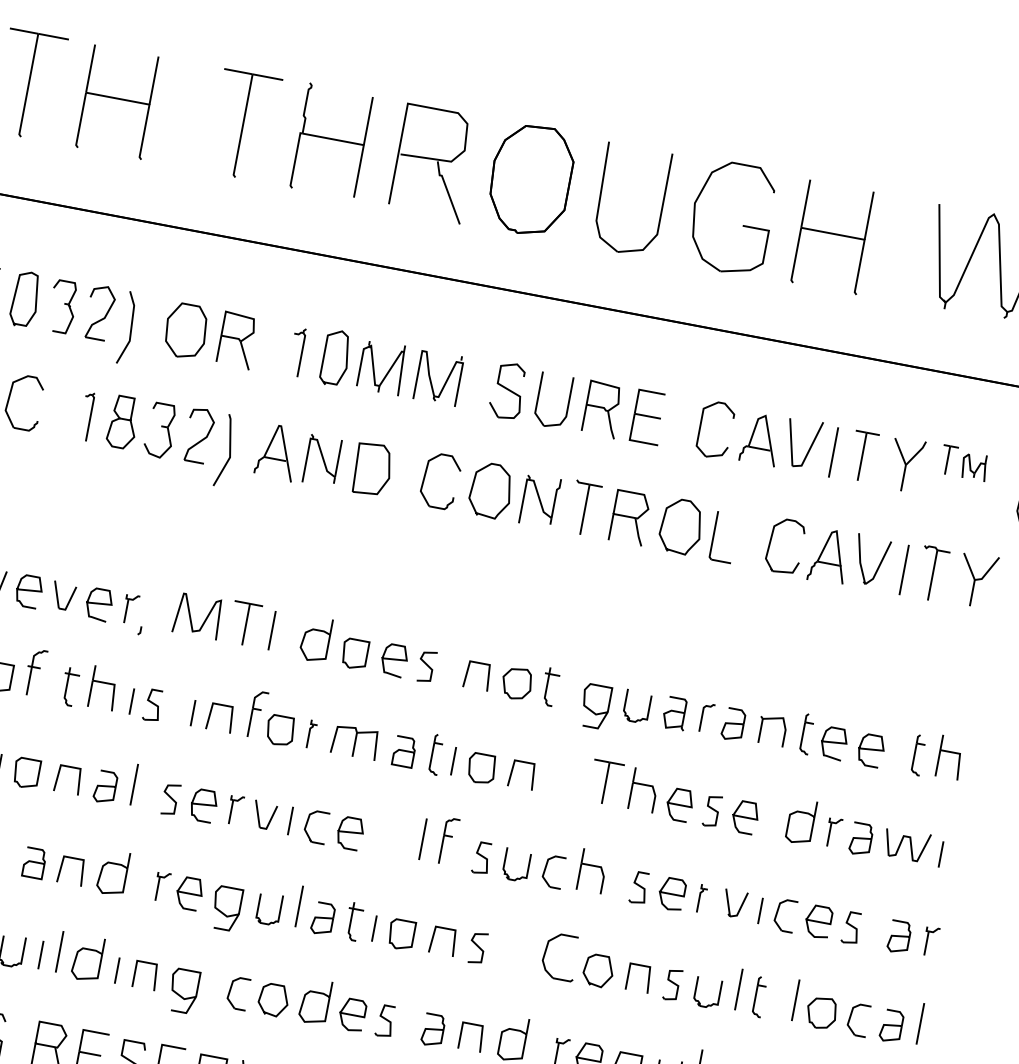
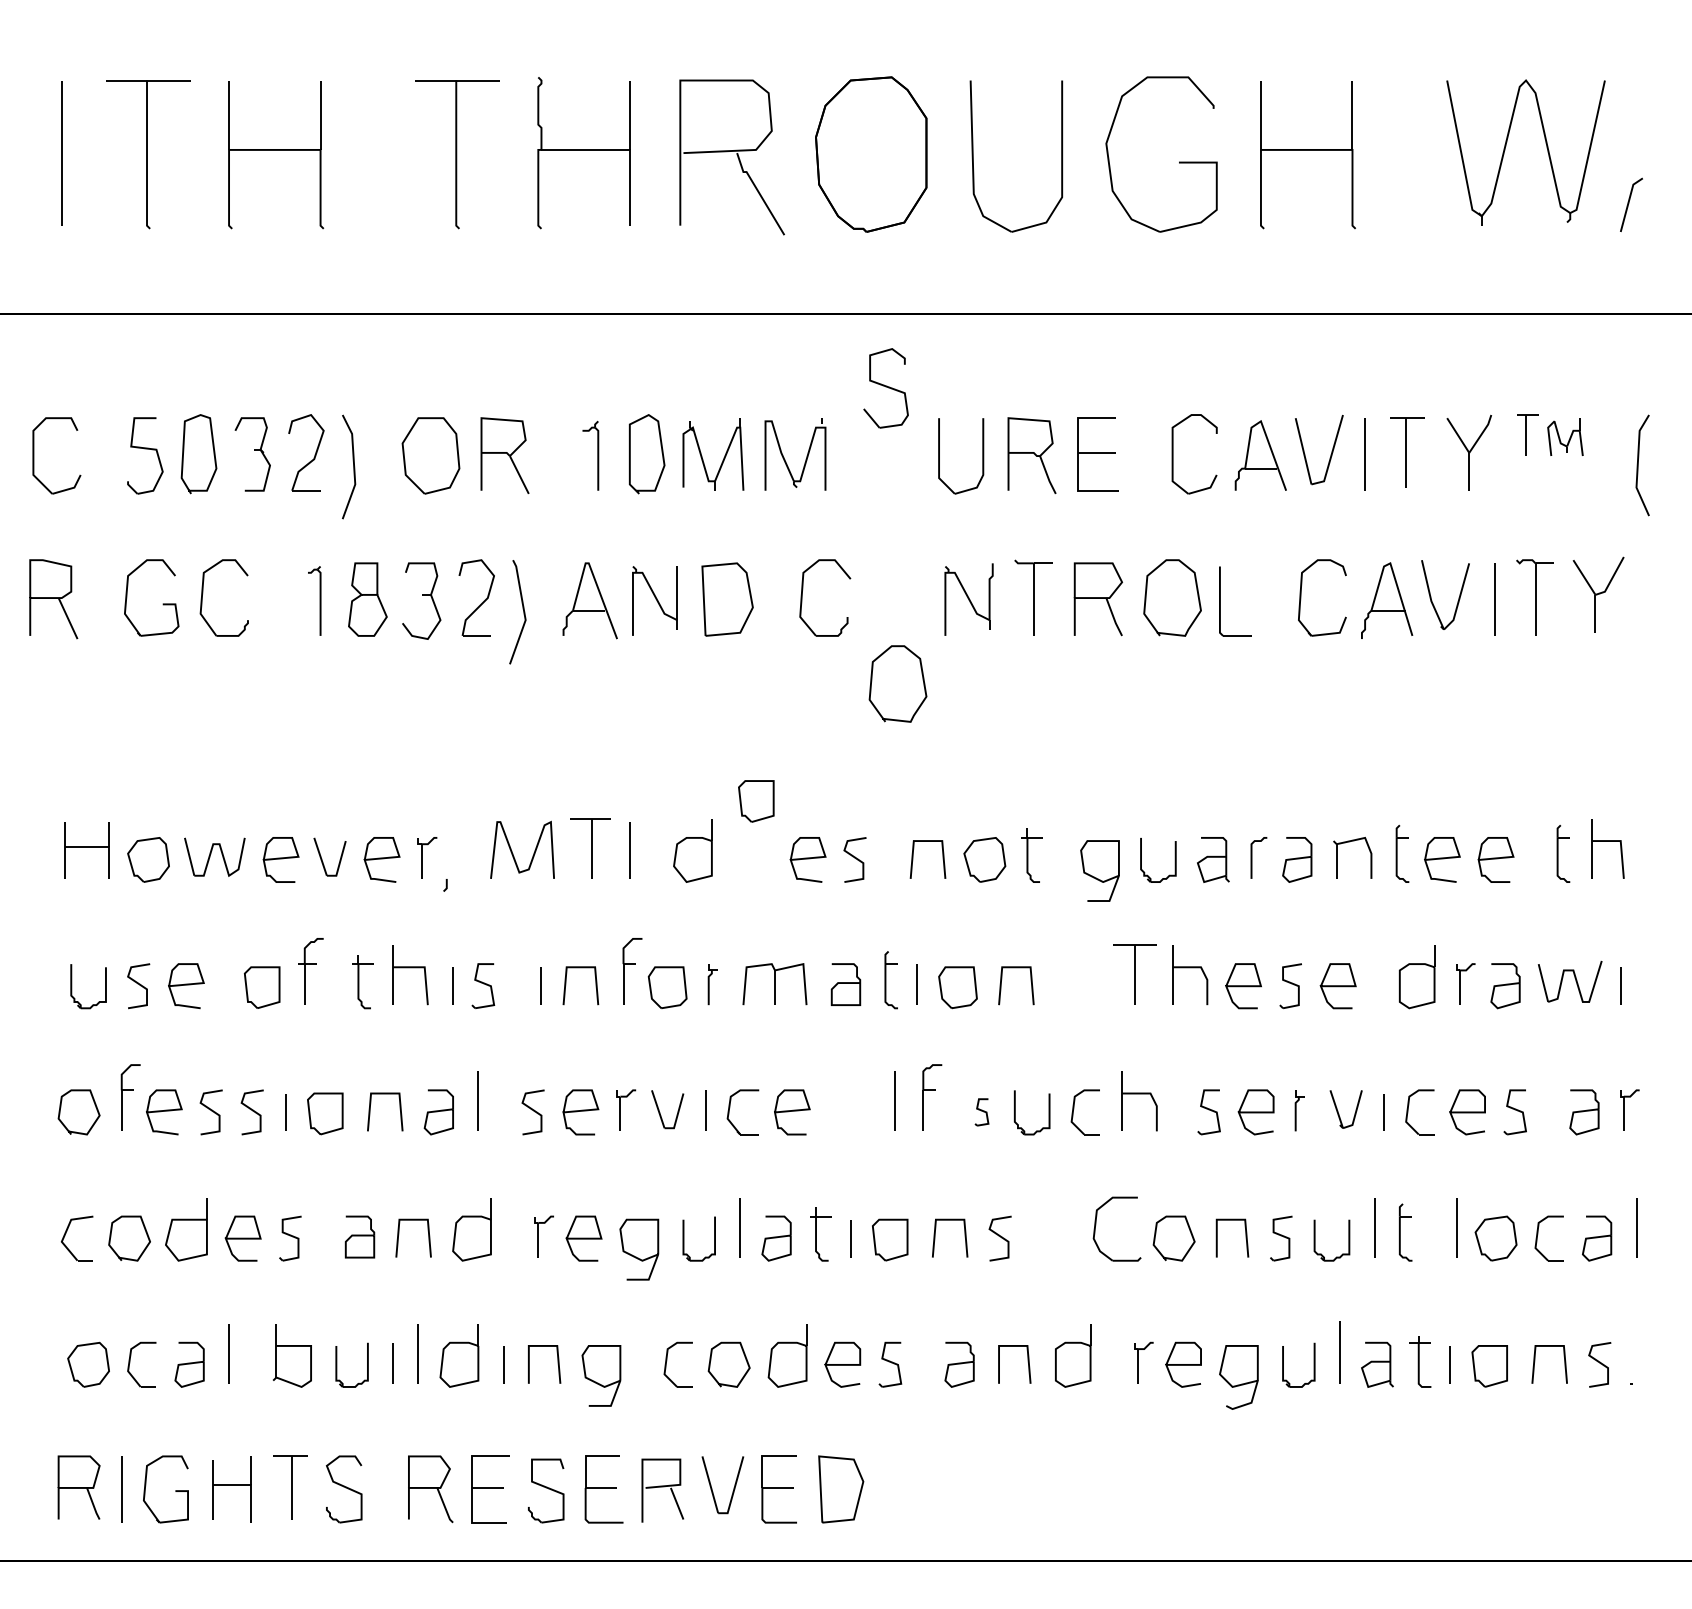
part: (507, 390) -> (885, 388), moved
curve: (473, 485) -> (872, 681), moved
part: (354, 654) -> (756, 801), moved
part: (481, 858) -> (981, 1112), size x0.6

